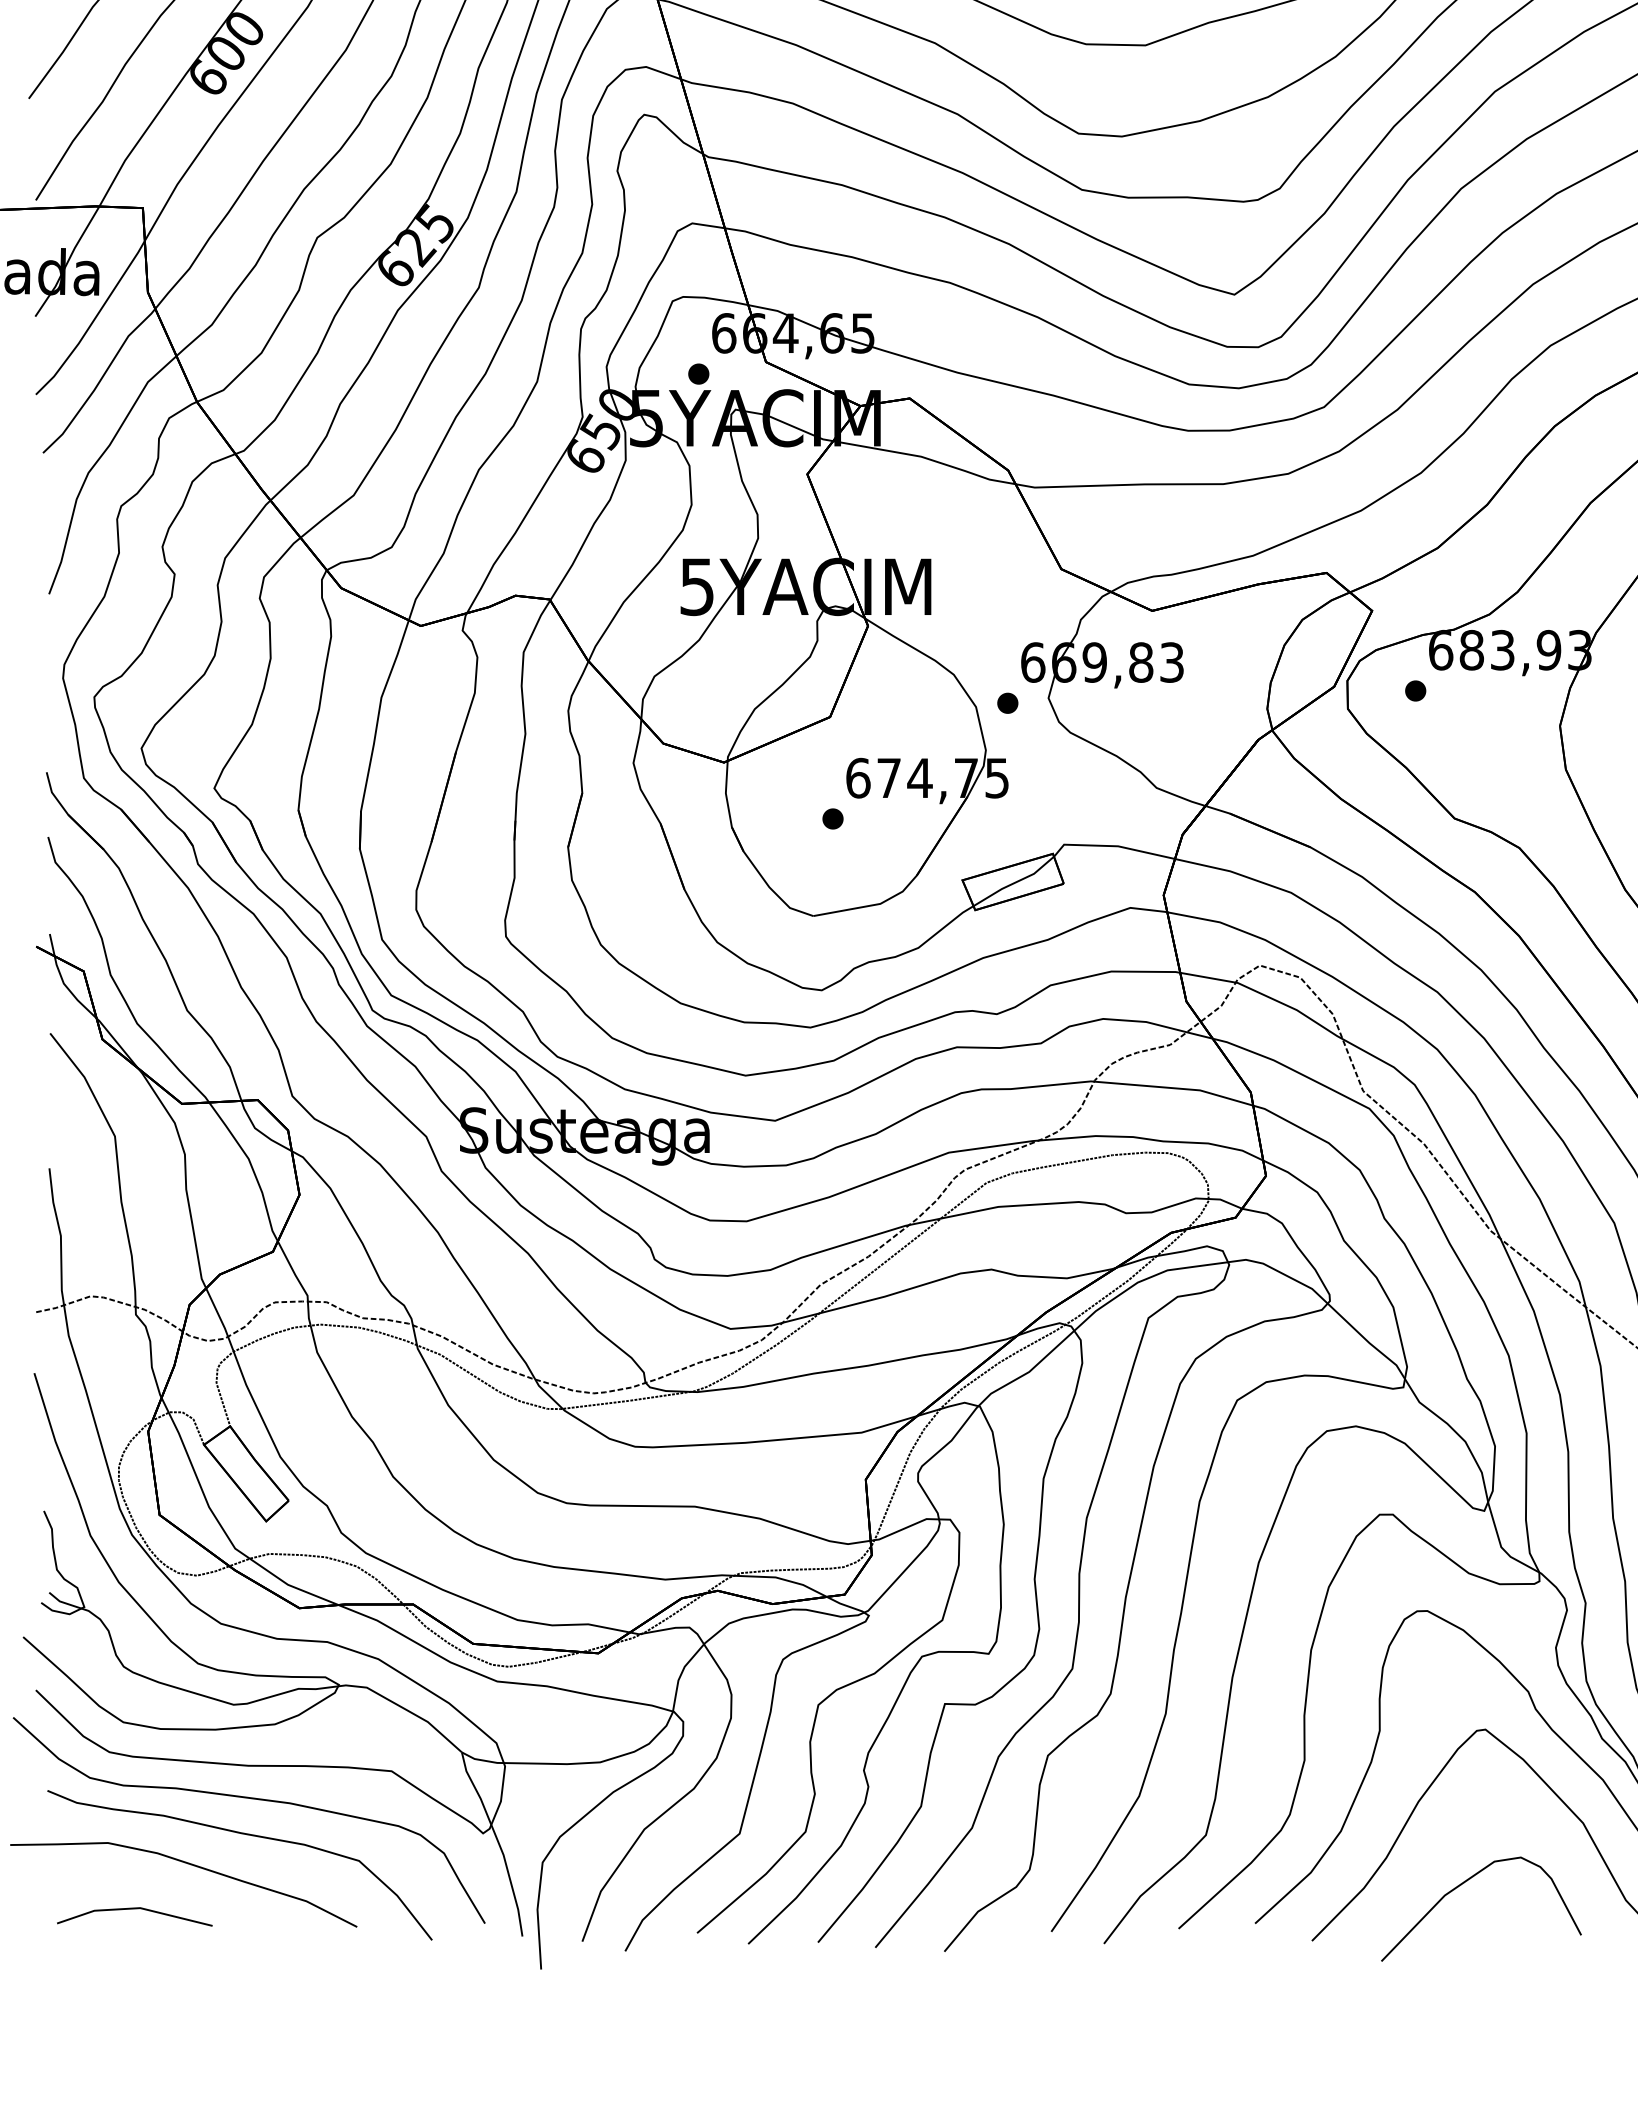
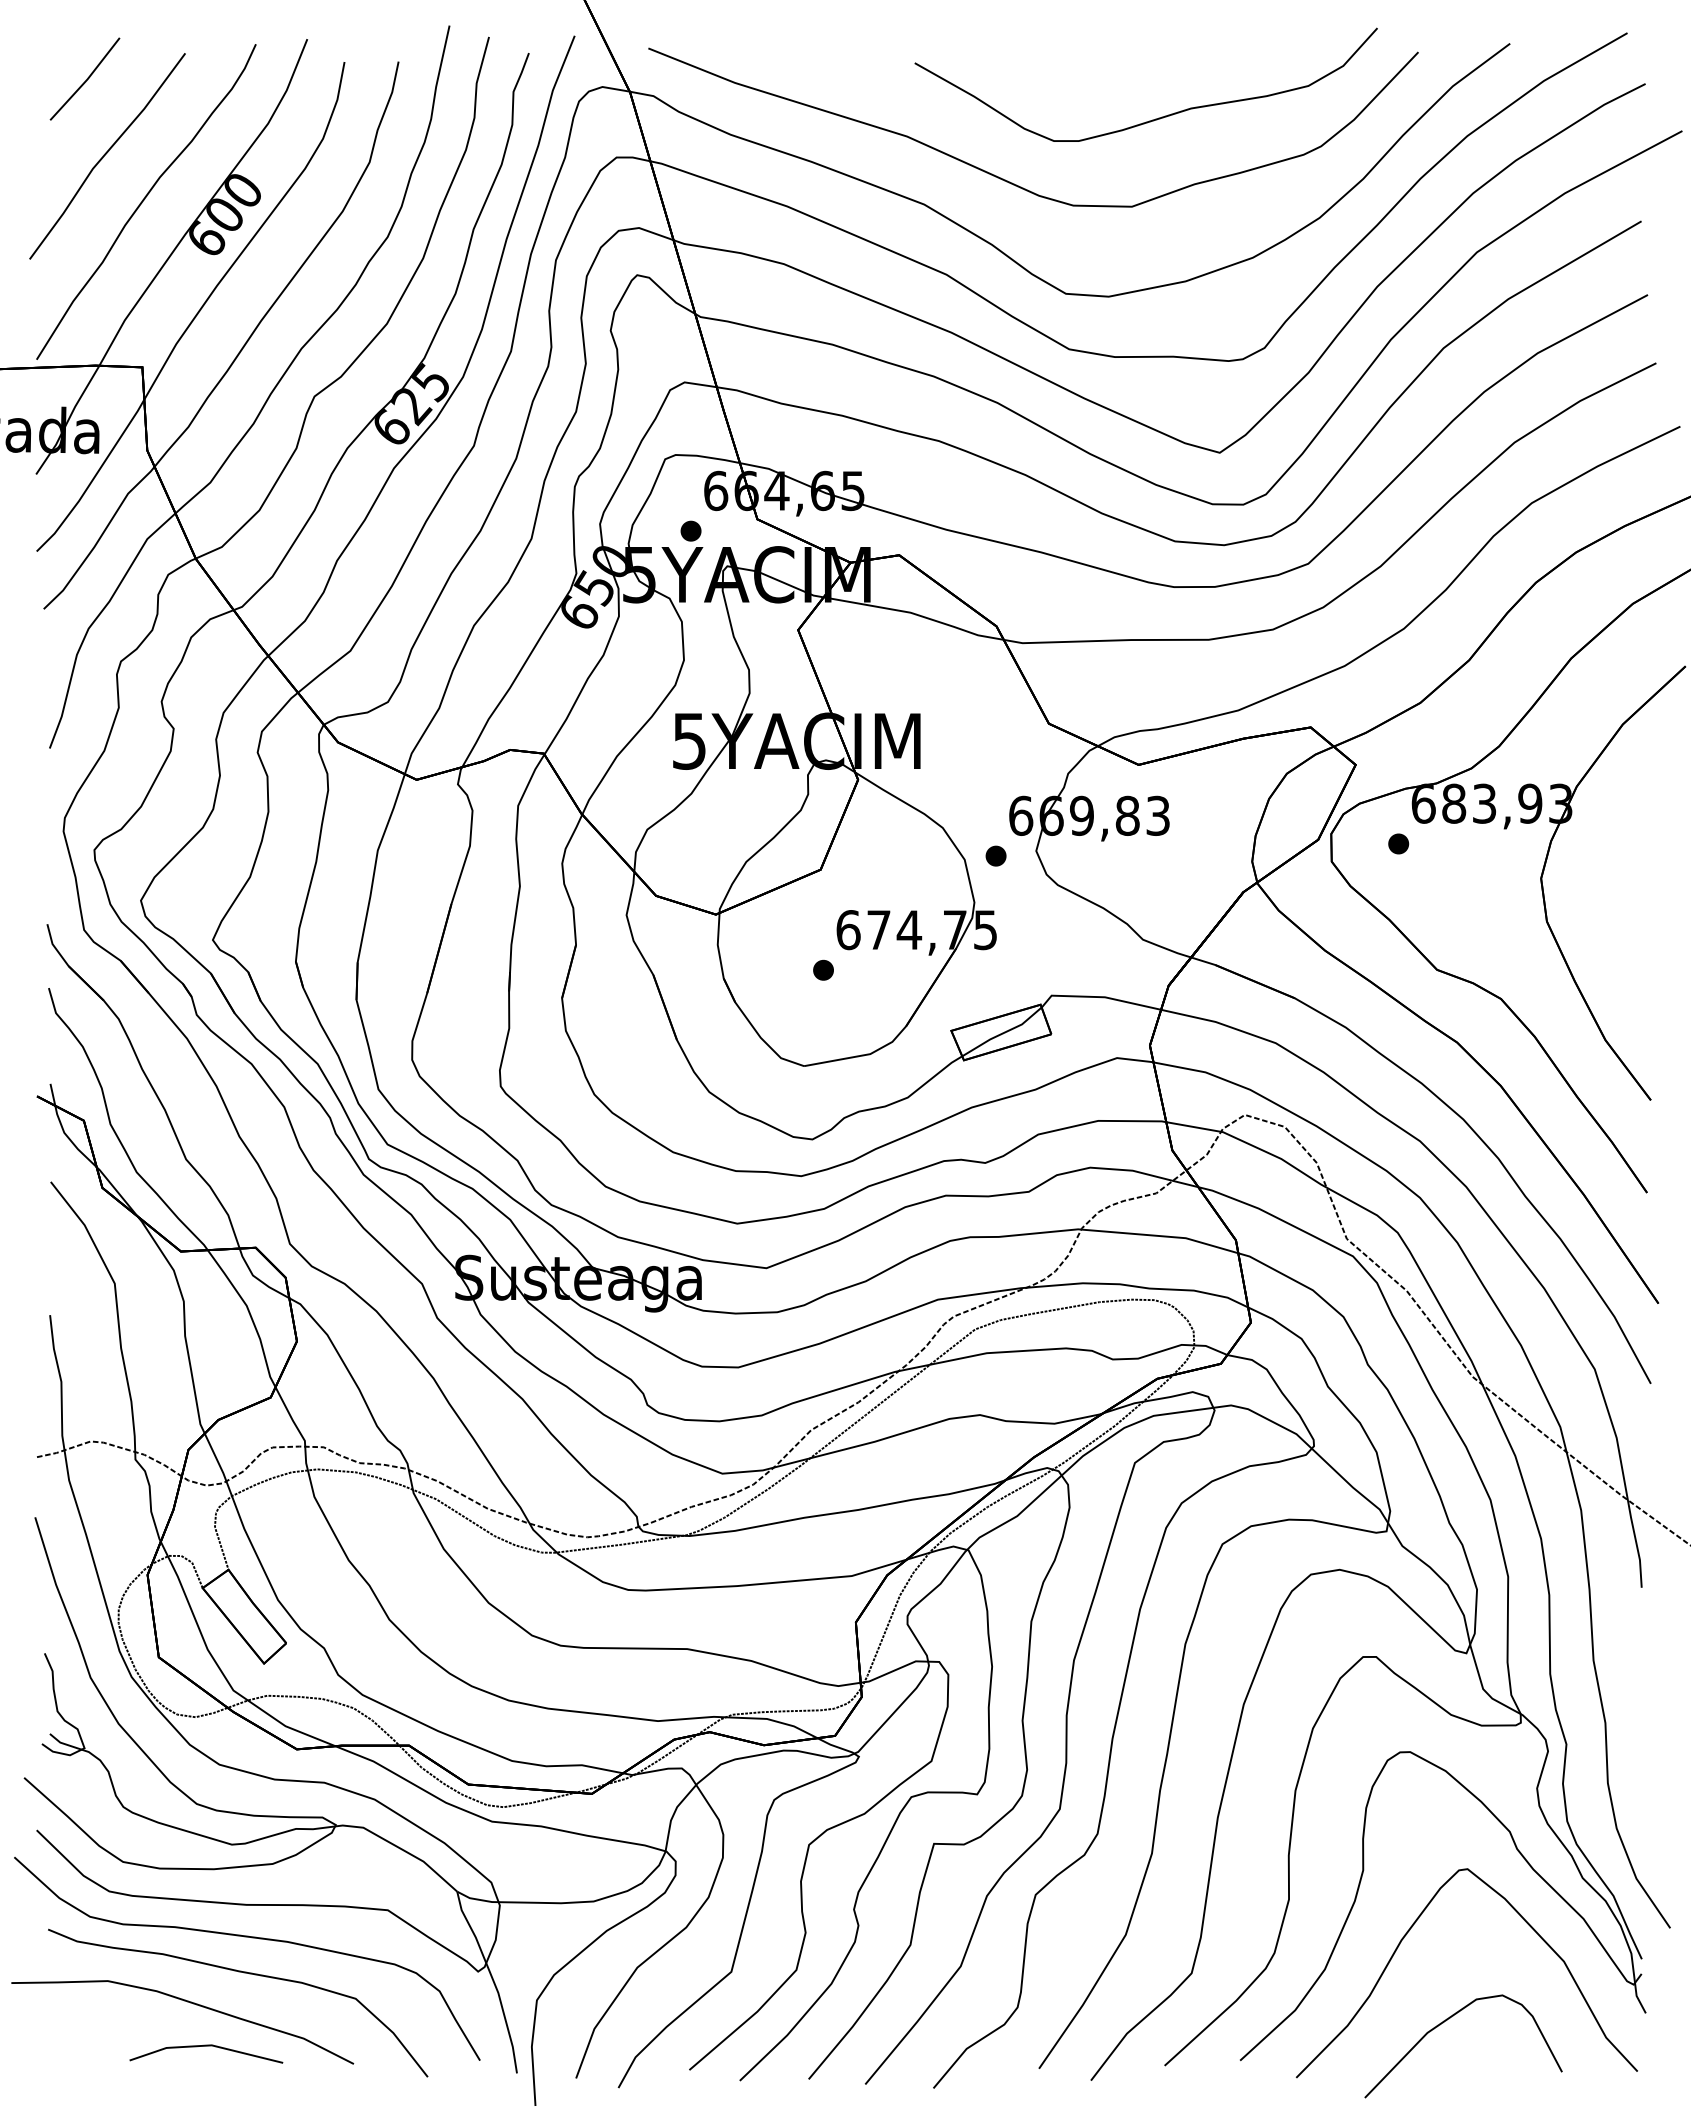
line: (134, 1909) -> (206, 2046), moved

